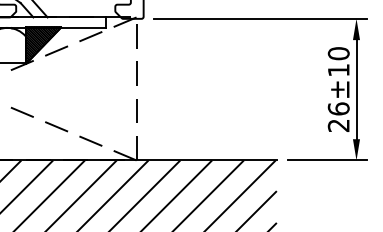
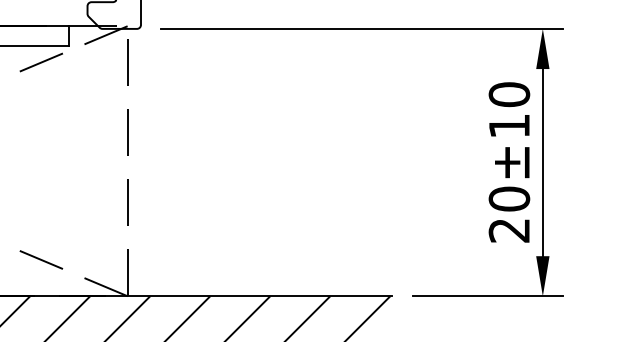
text: (338, 108) -> (508, 198), 26±10 -> 20±10

